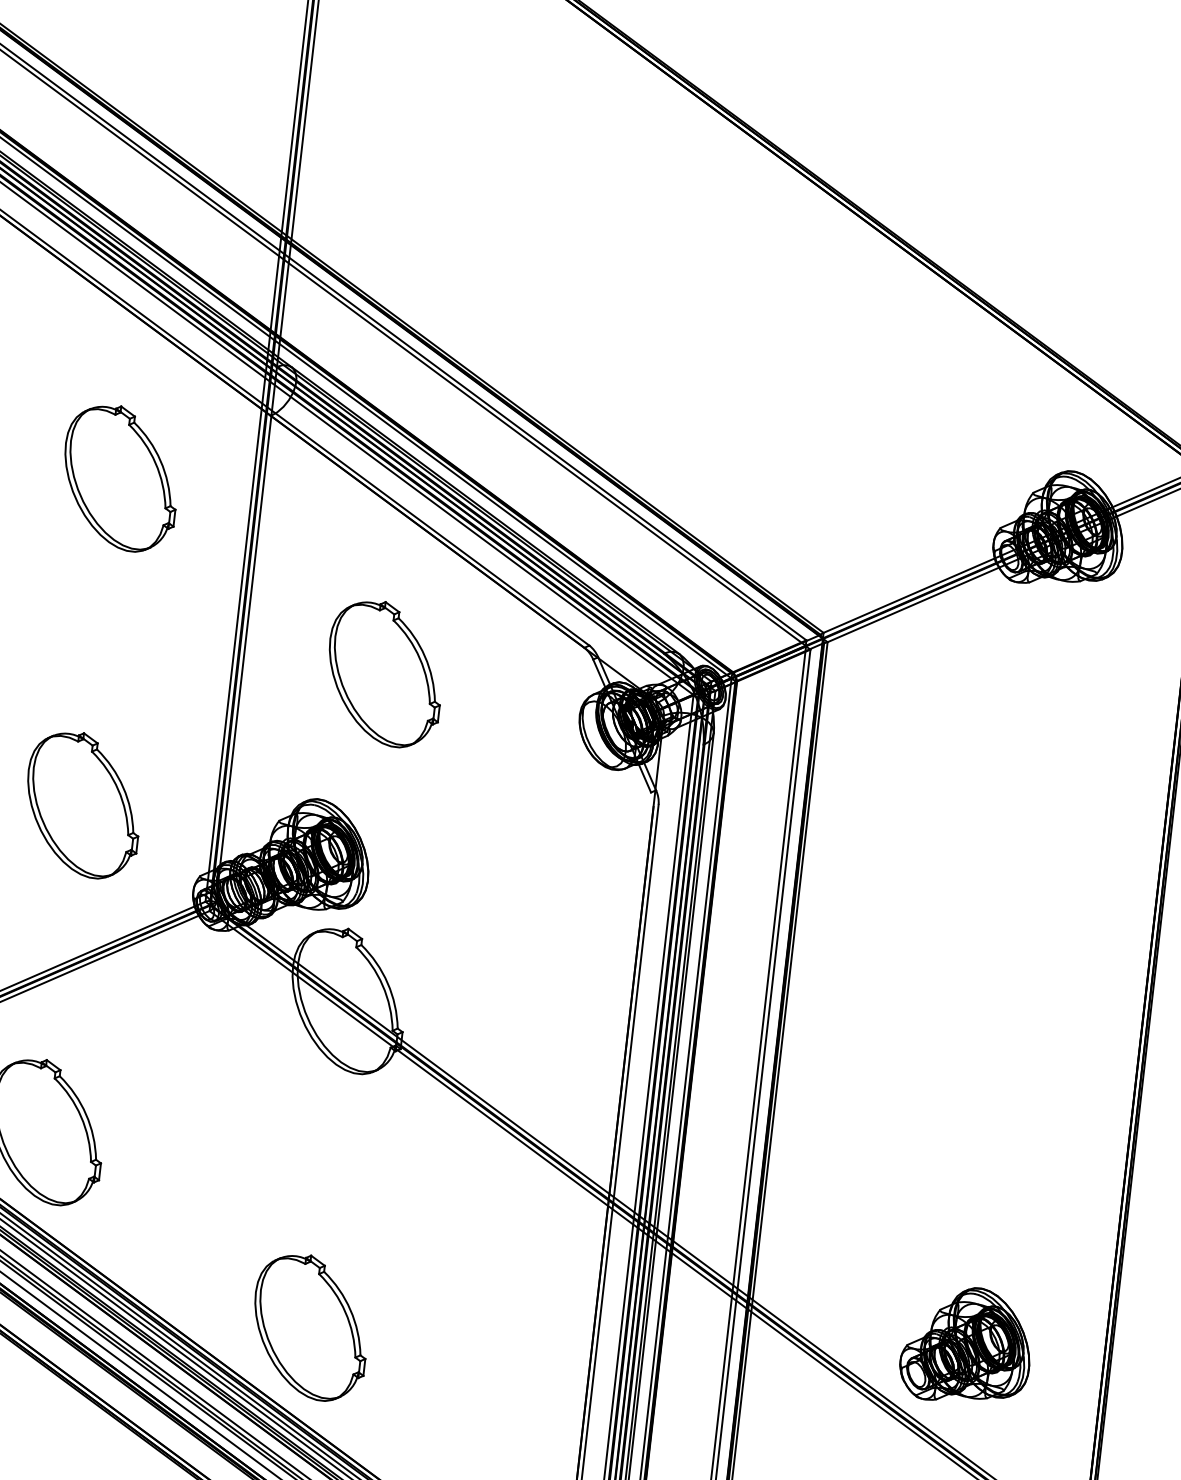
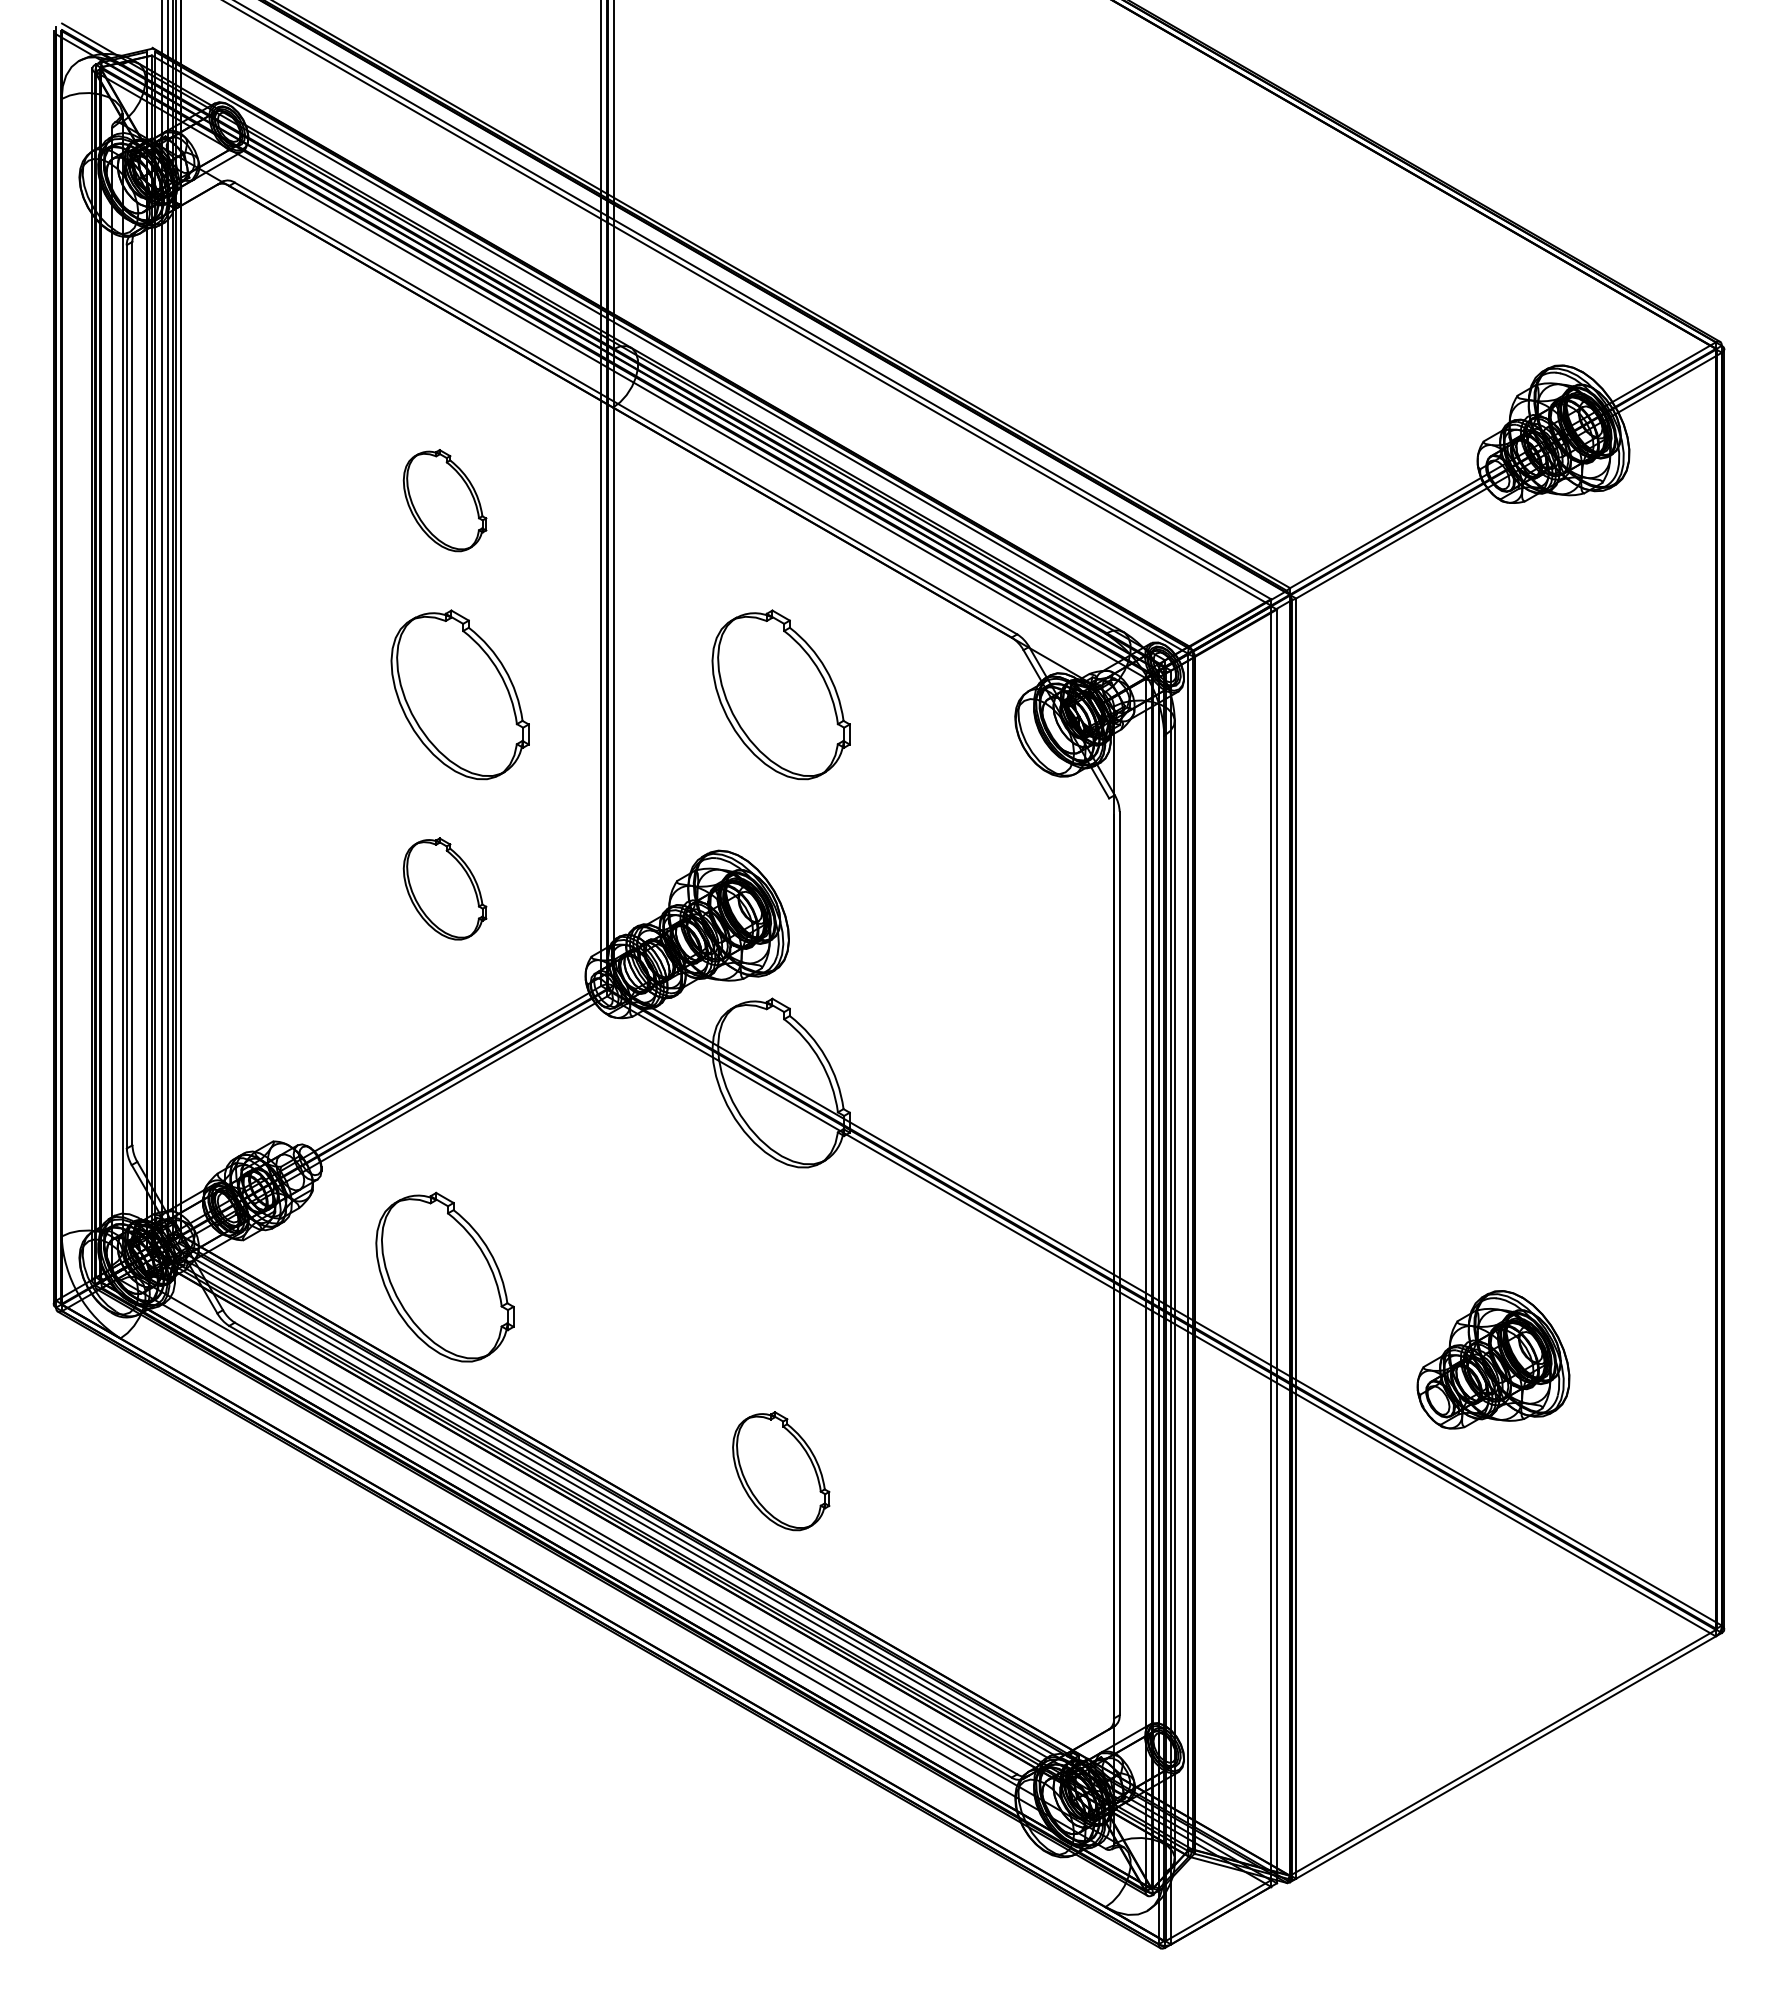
part: (120, 478) -> (444, 500), size x0.6
part: (114, 642) -> (459, 694), added
part: (82, 804) -> (444, 888), size x0.6
part: (309, 1326) -> (780, 1470), size x0.7
part: (966, 1345) -> (1493, 1359), moved

